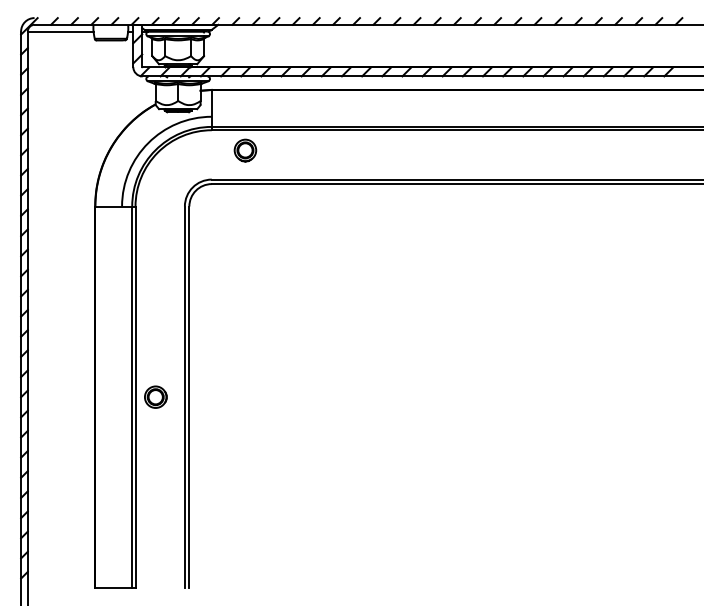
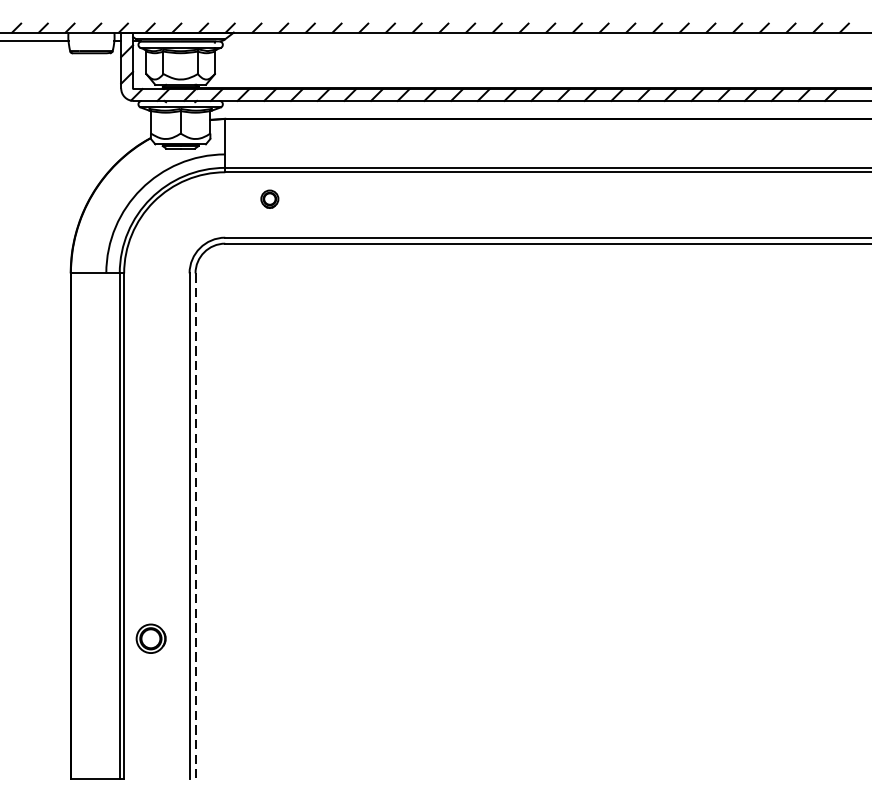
part: (245, 150) -> (269, 199), size x0.6
part: (155, 396) -> (150, 637), moved
line: (189, 397) -> (195, 526), solid -> dashed

